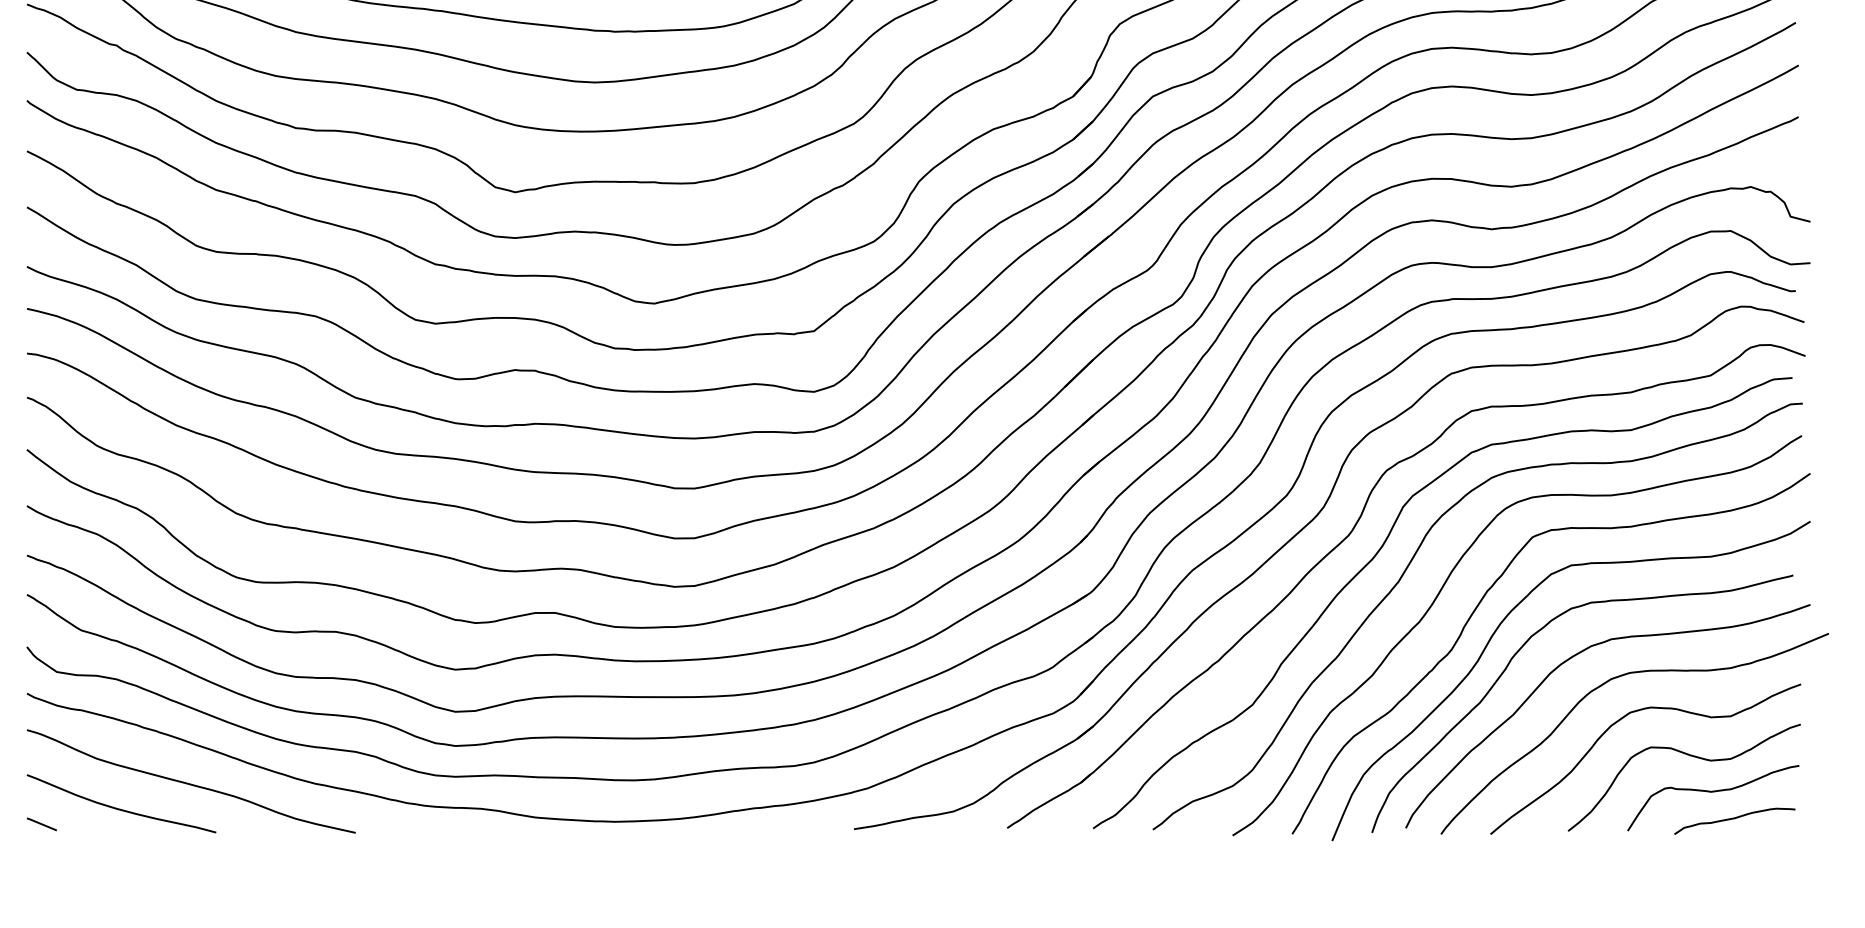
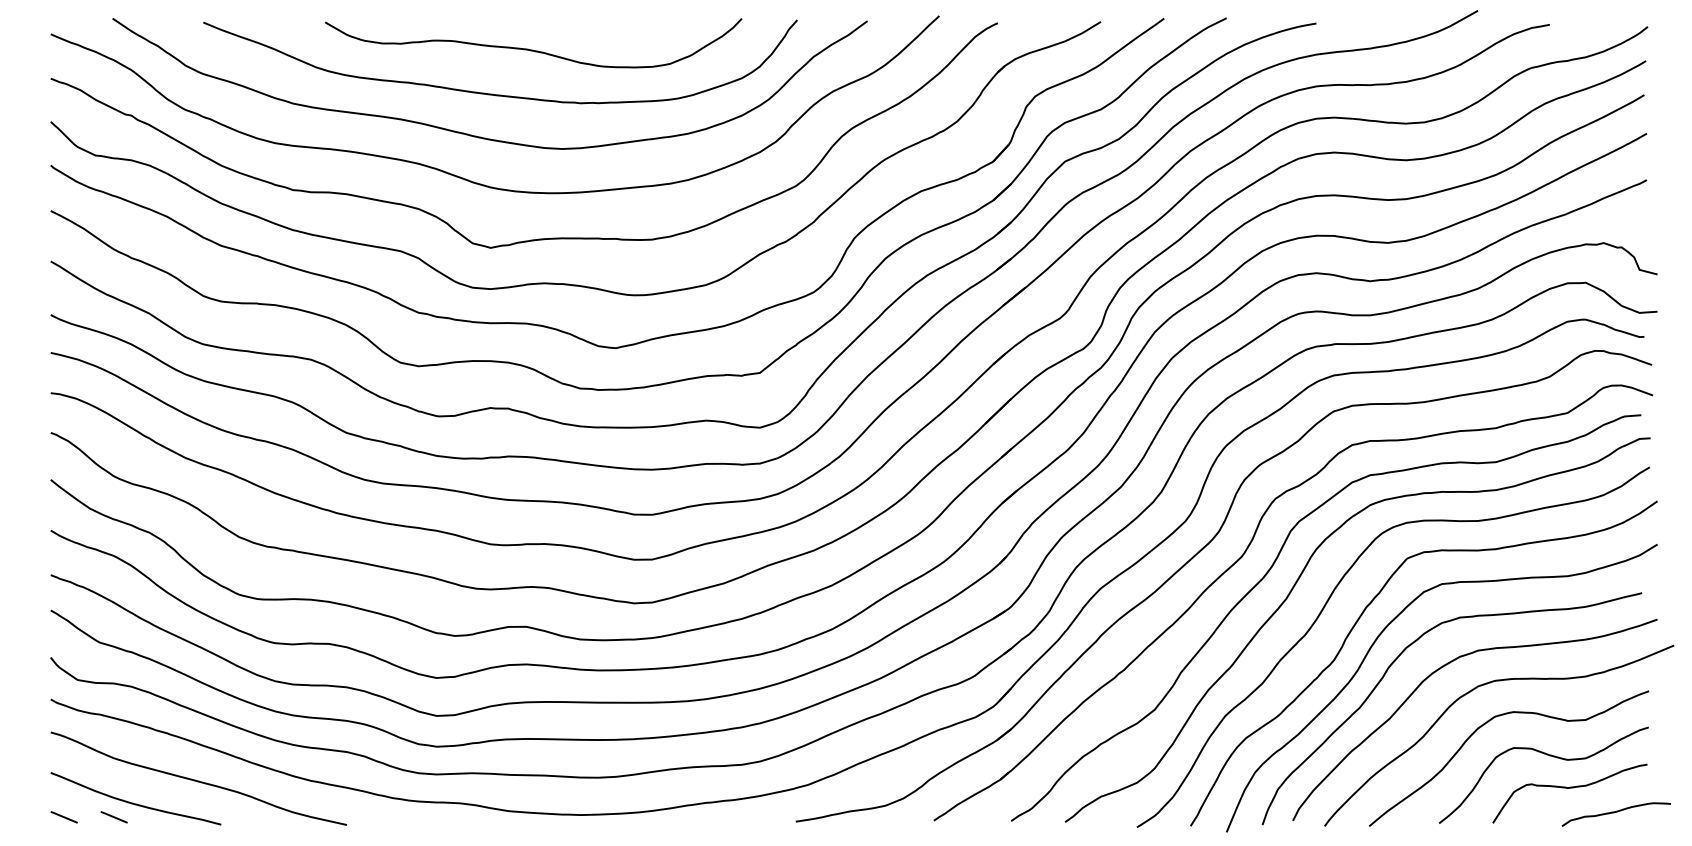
curve: (1732, 820) -> (1614, 813), moved
line: (96, 824) -> (113, 817), added

